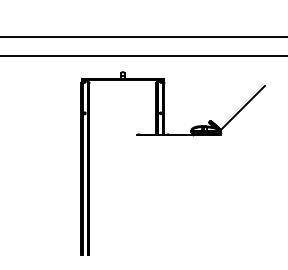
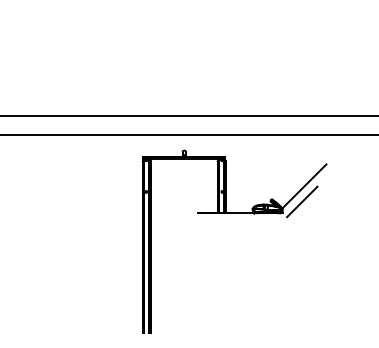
line: (241, 123) -> (302, 201), added

